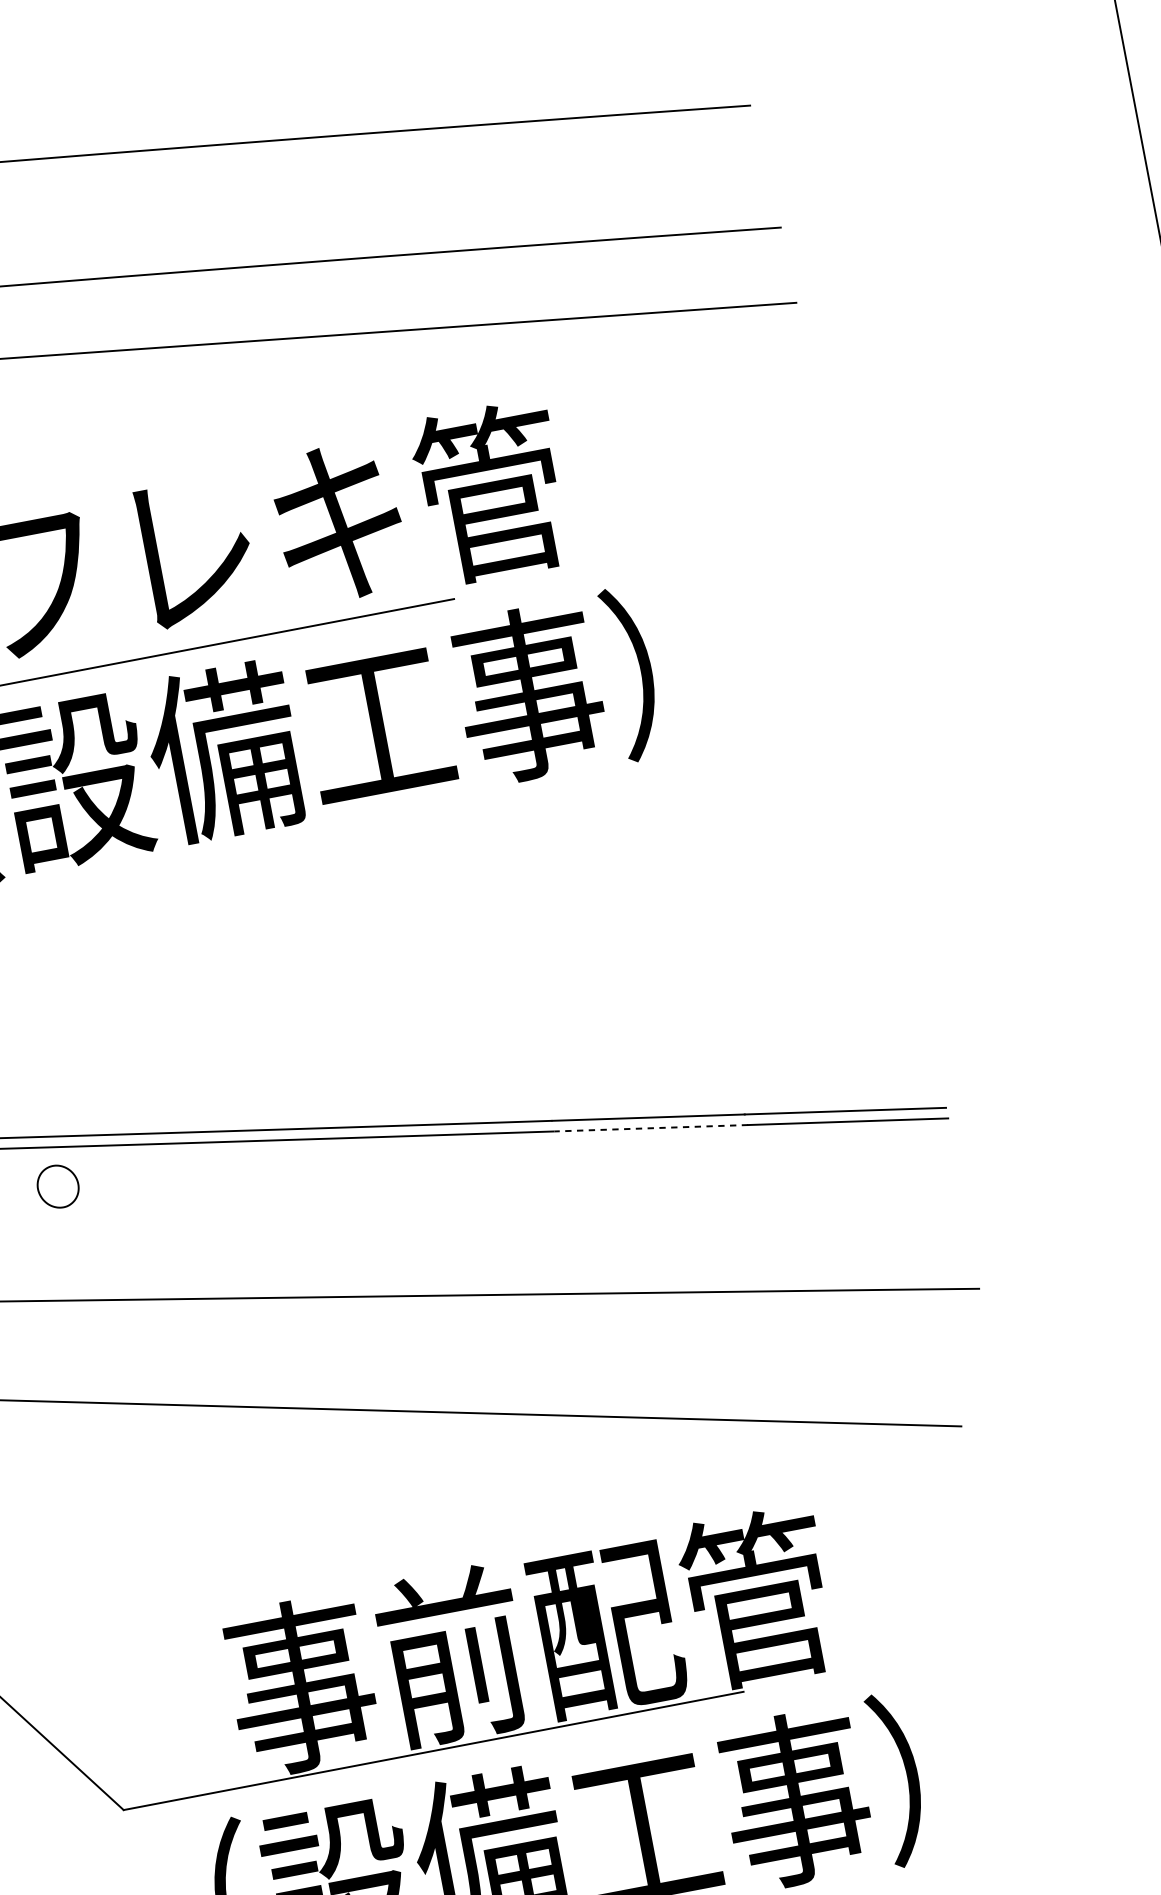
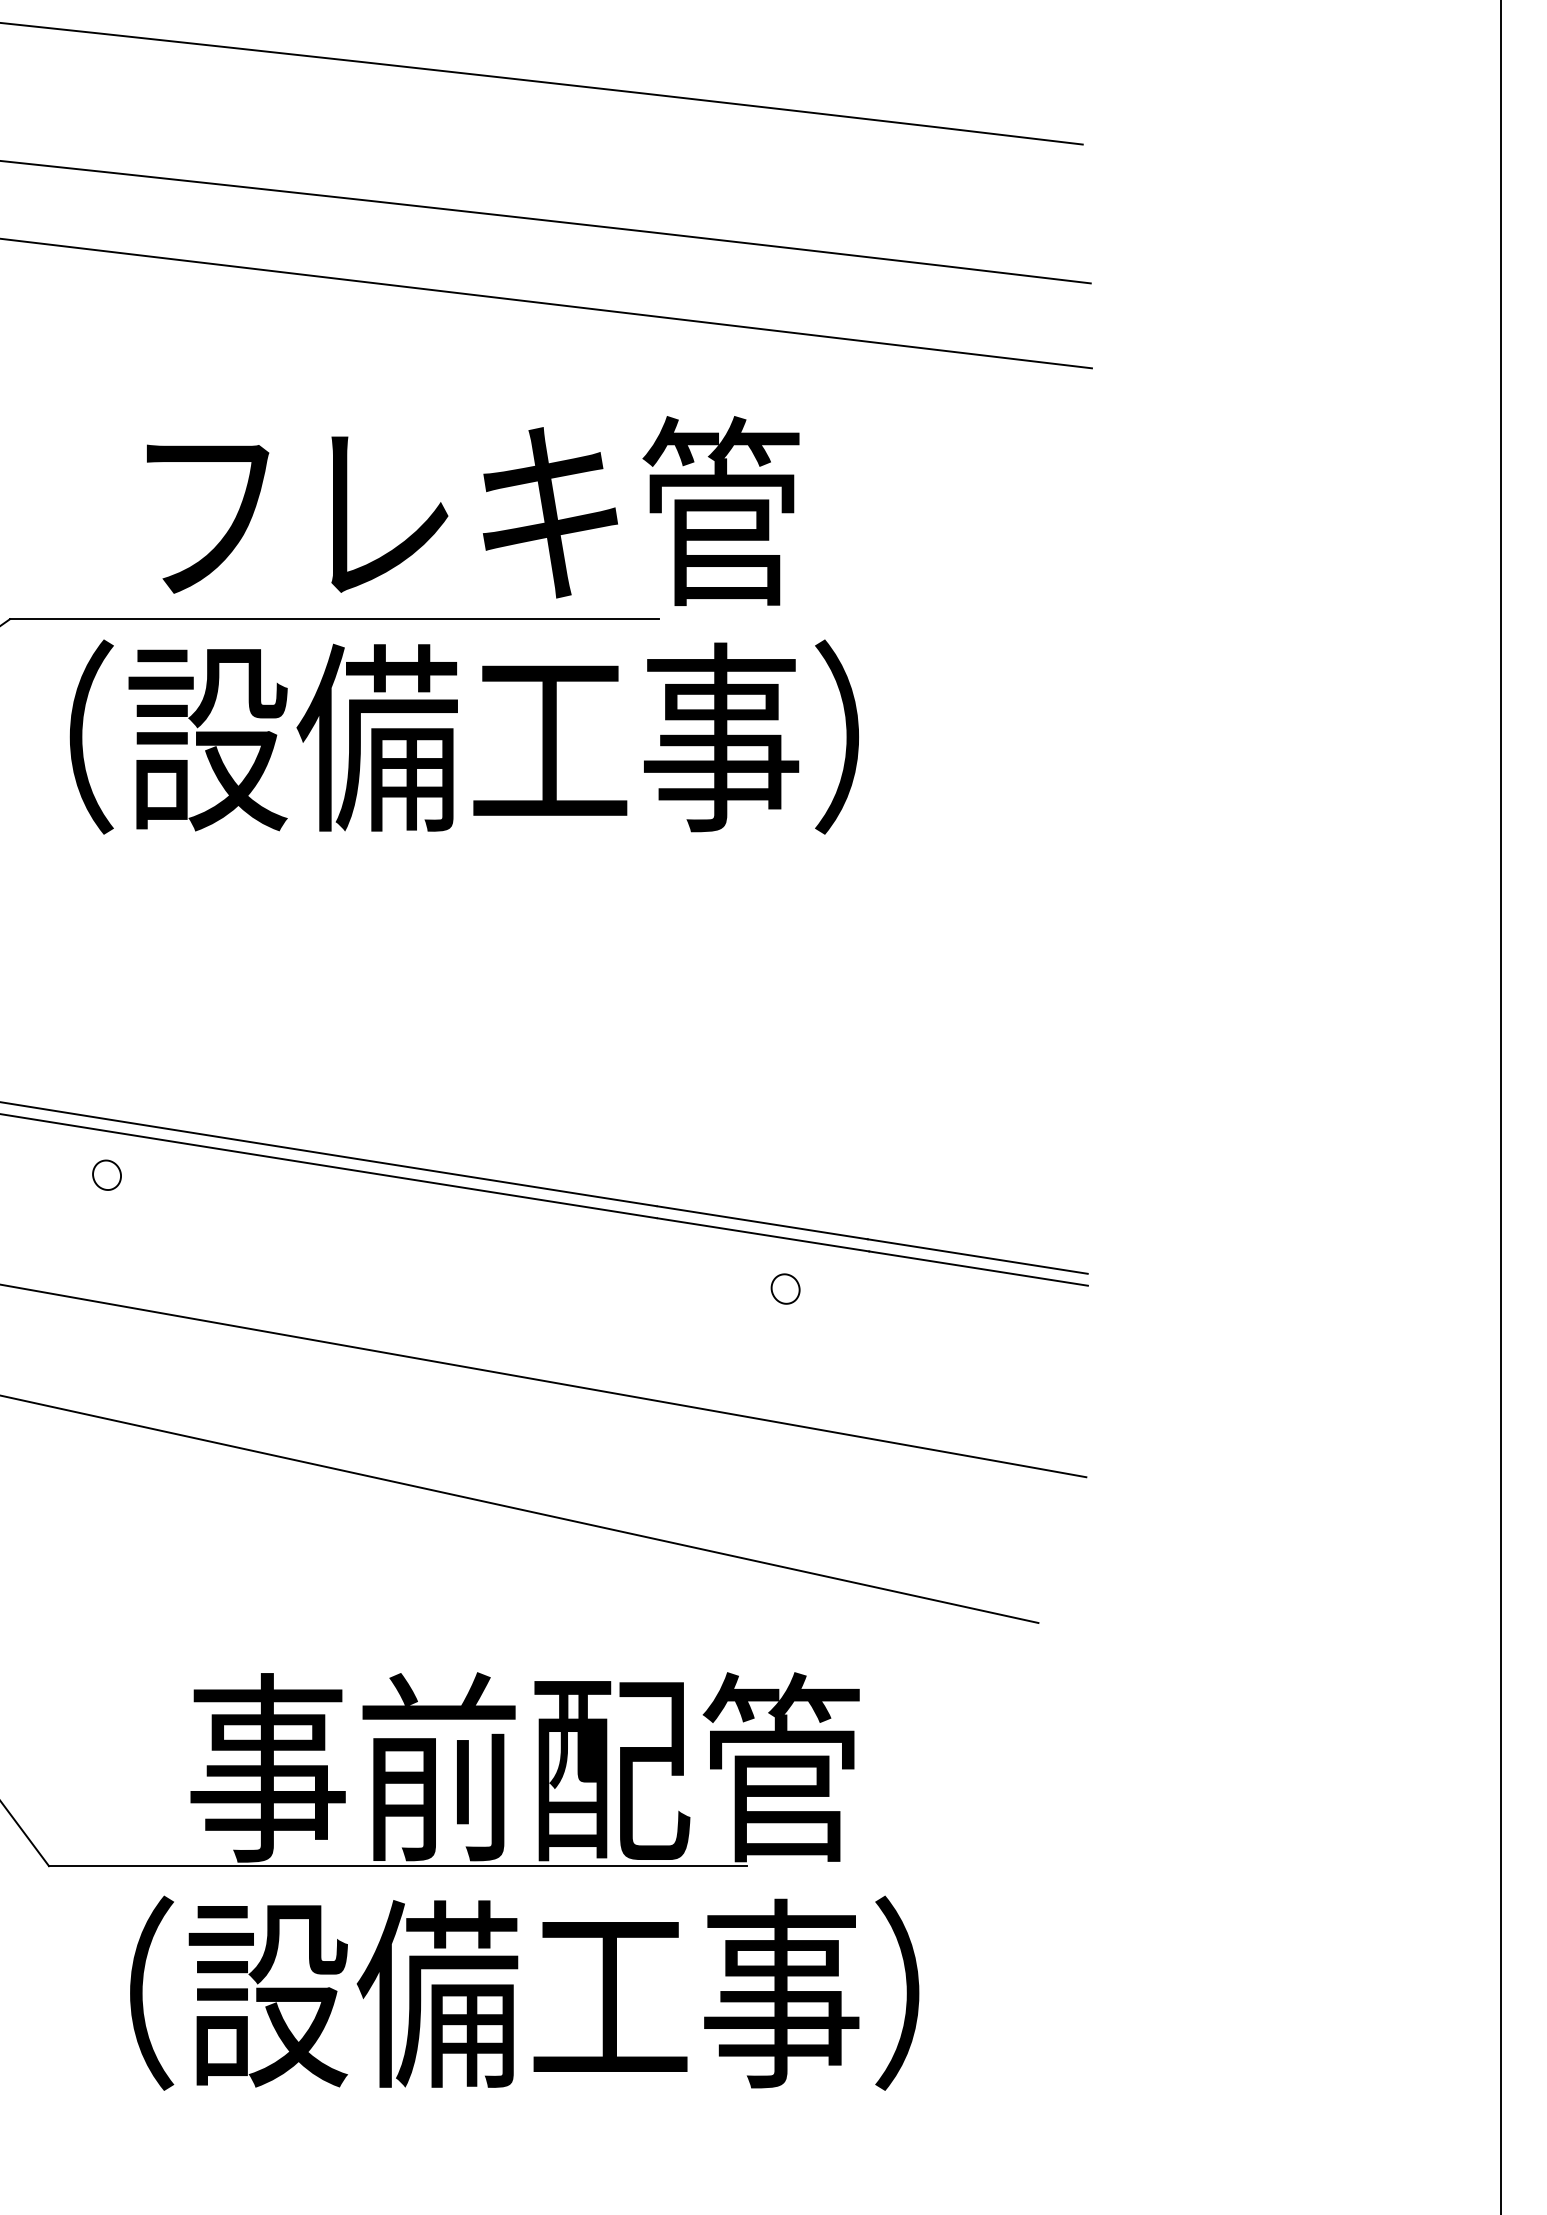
line: (650, 1128) -> (762, 1234), dashed -> solid
part: (679, 1172) -> (785, 1288), added
part: (57, 1185) -> (106, 1174), size x0.62

